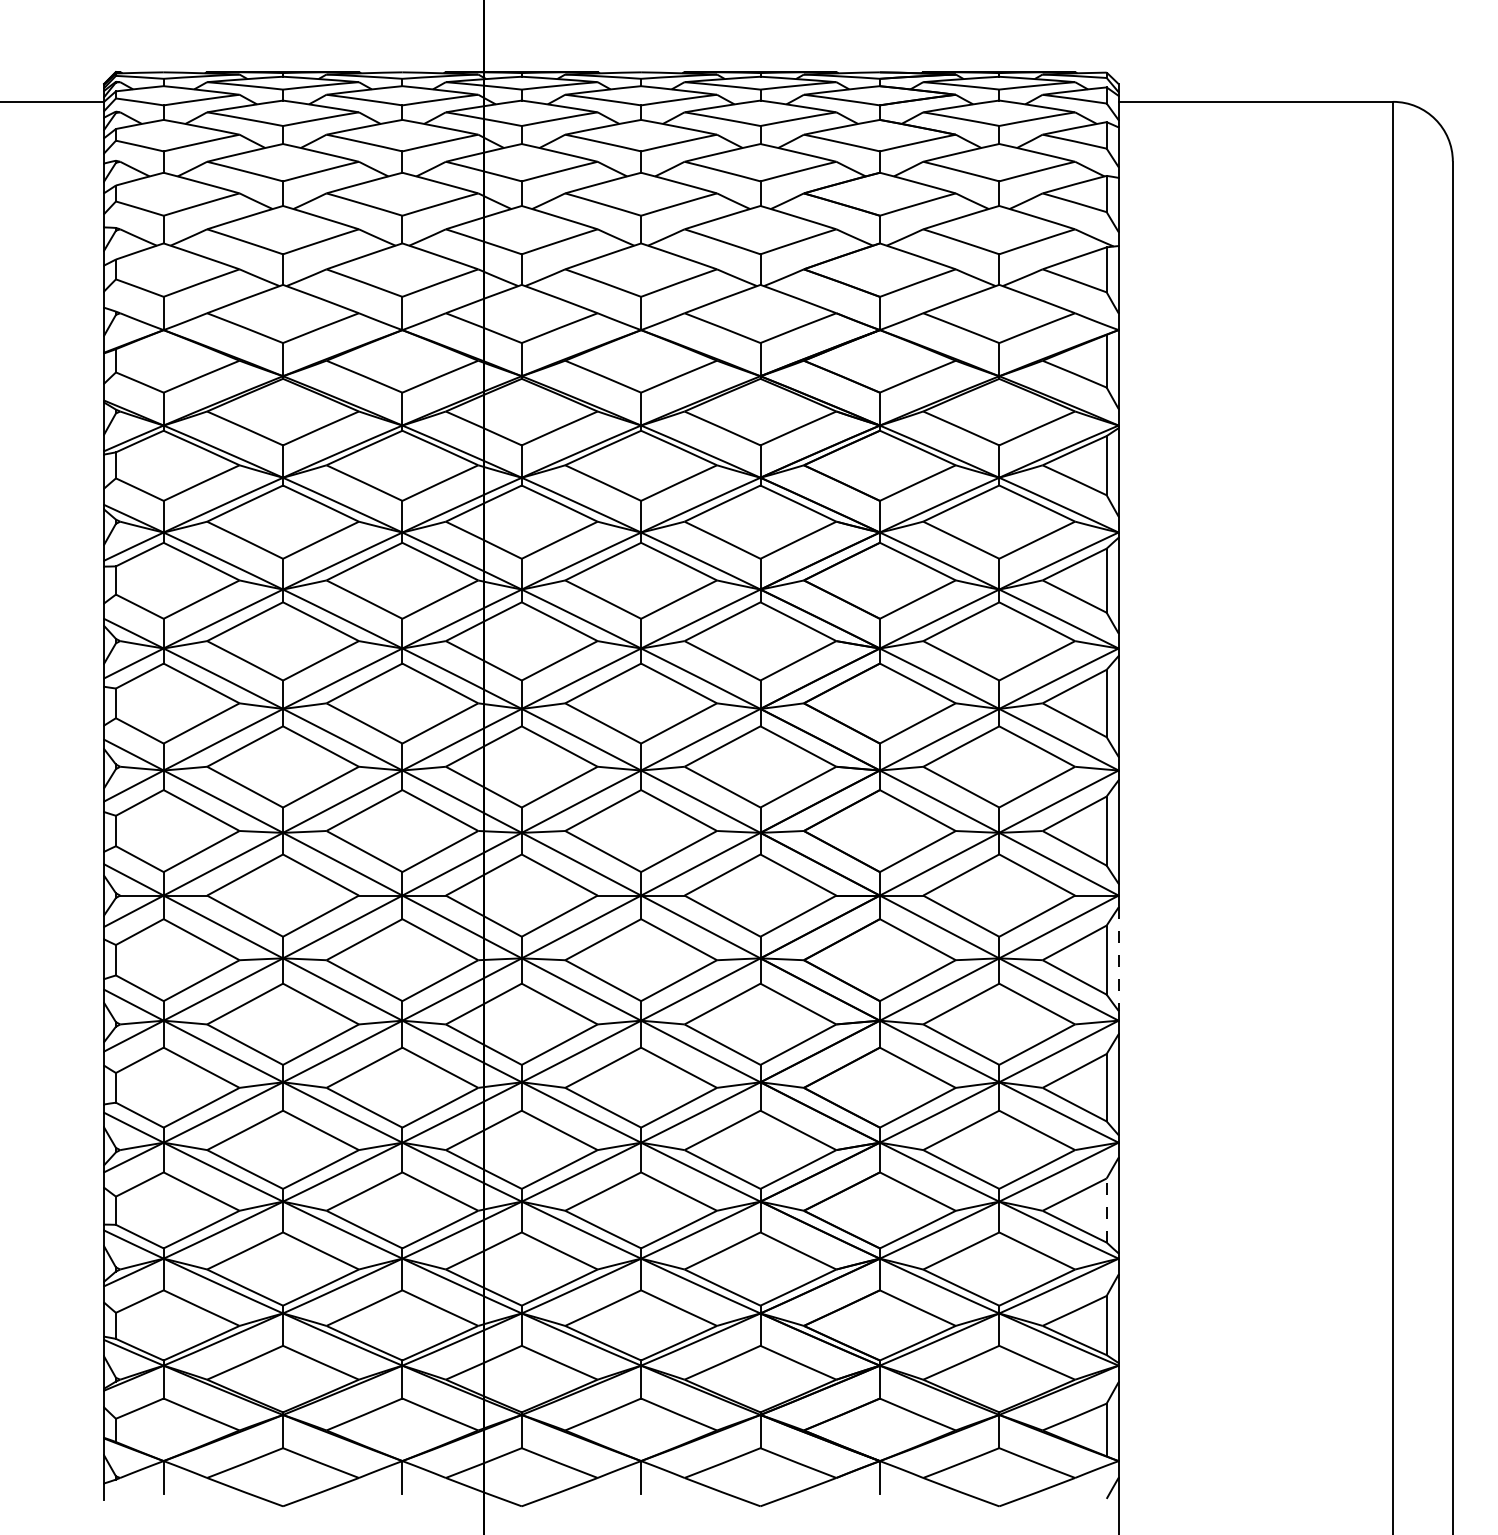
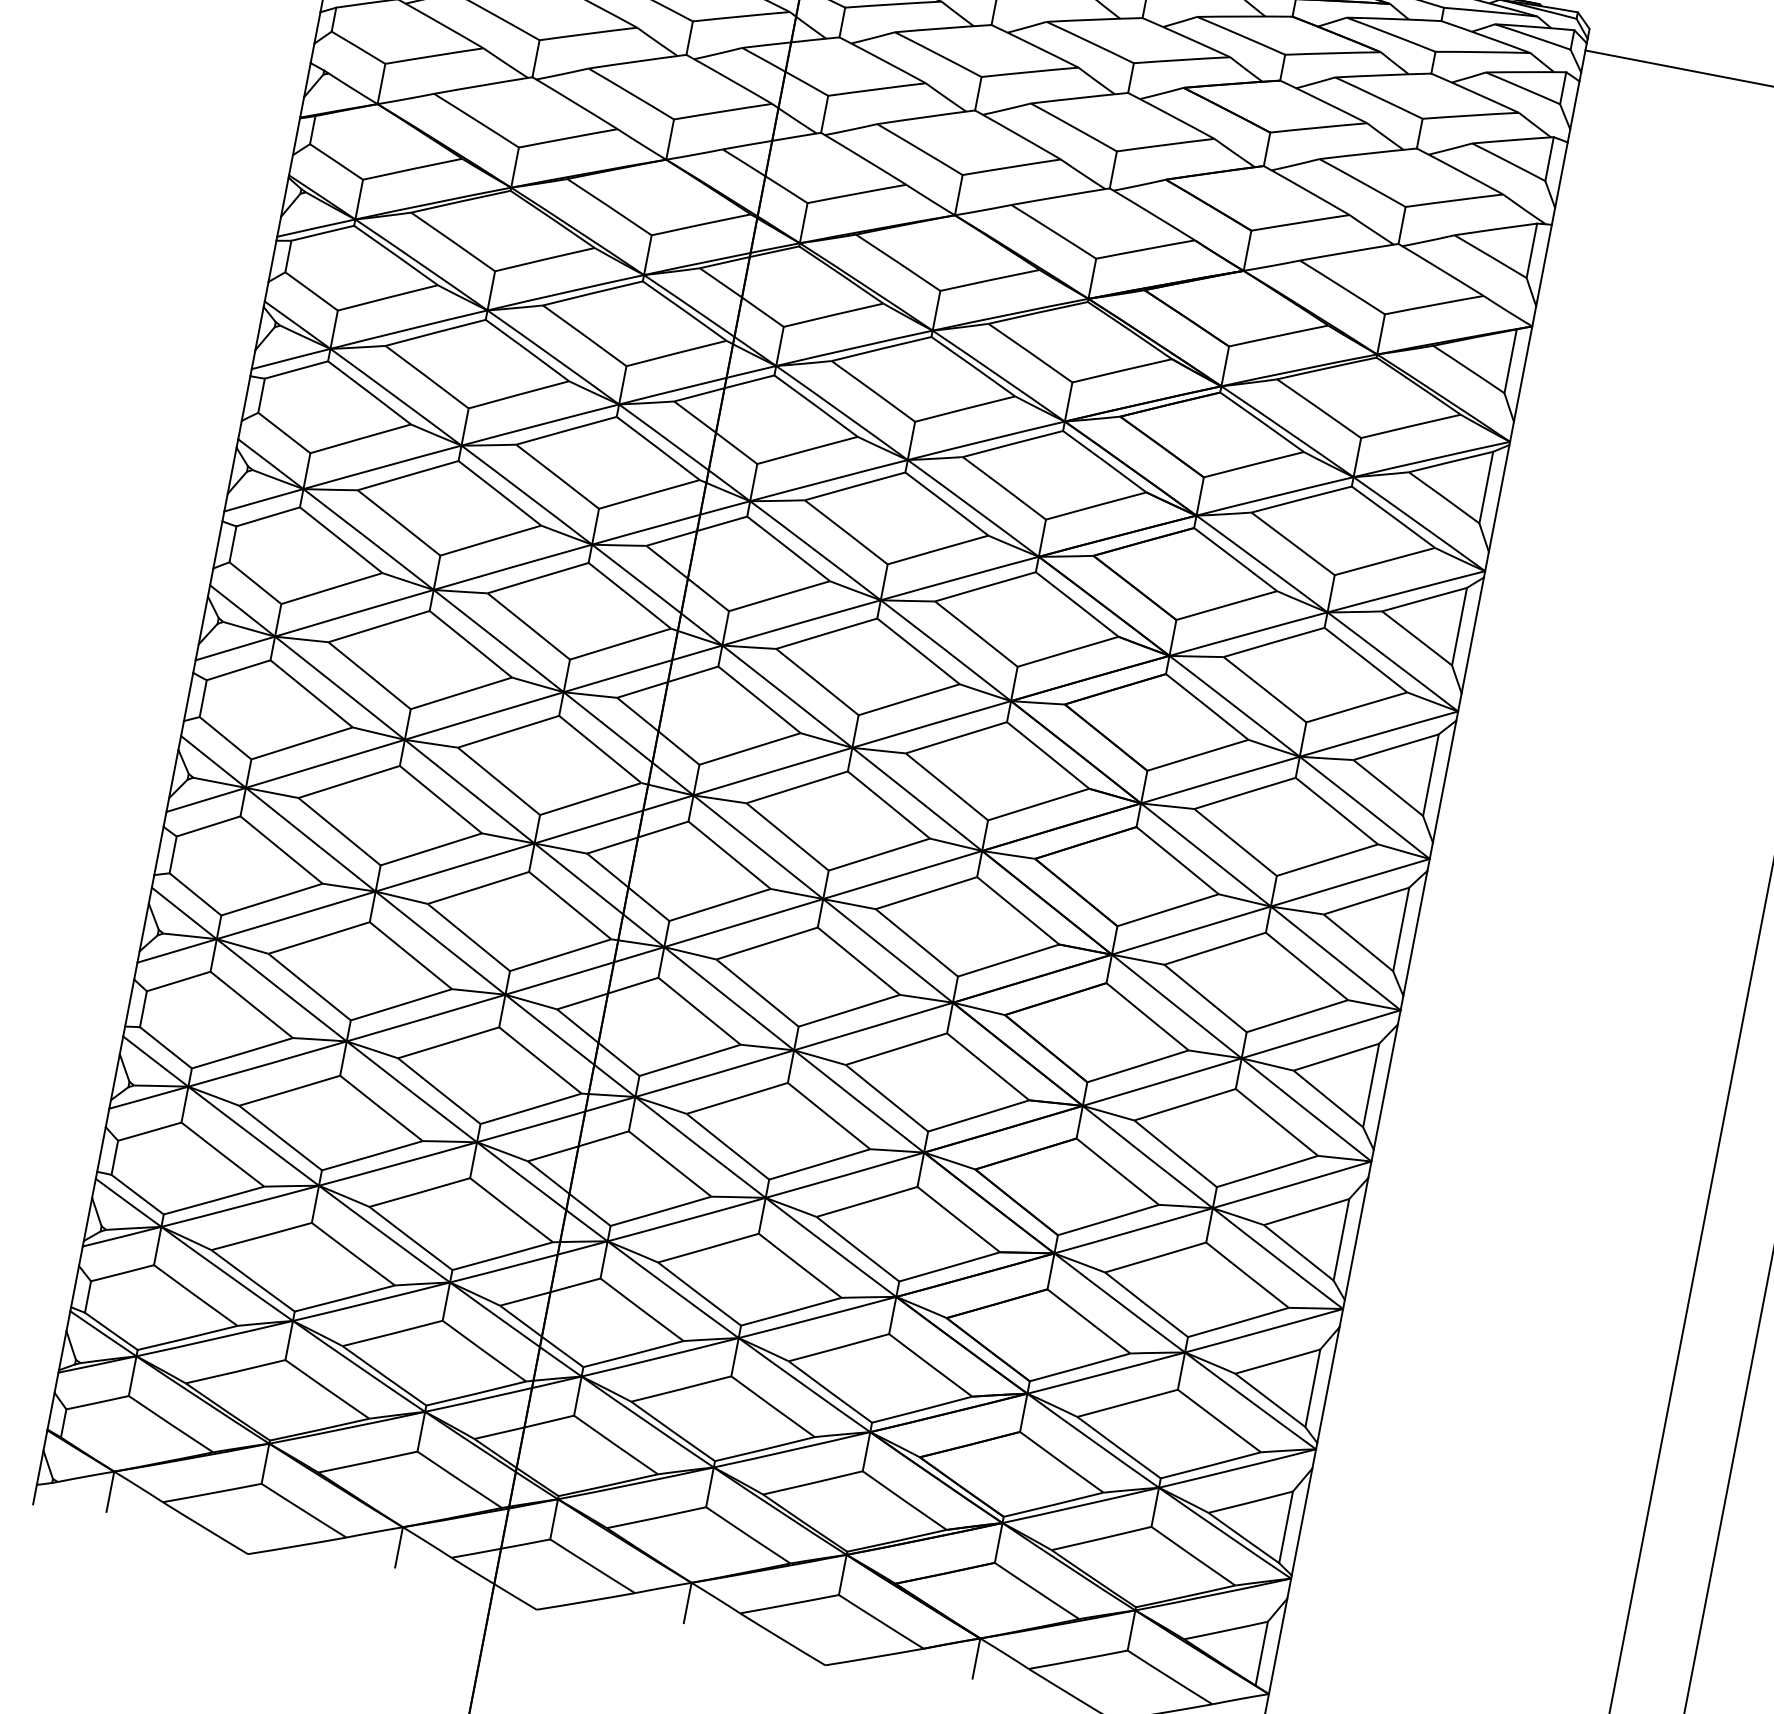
line: (1118, 959) -> (1385, 1087), dashed -> solid
line: (1106, 1210) -> (1312, 1388), dashed -> solid

